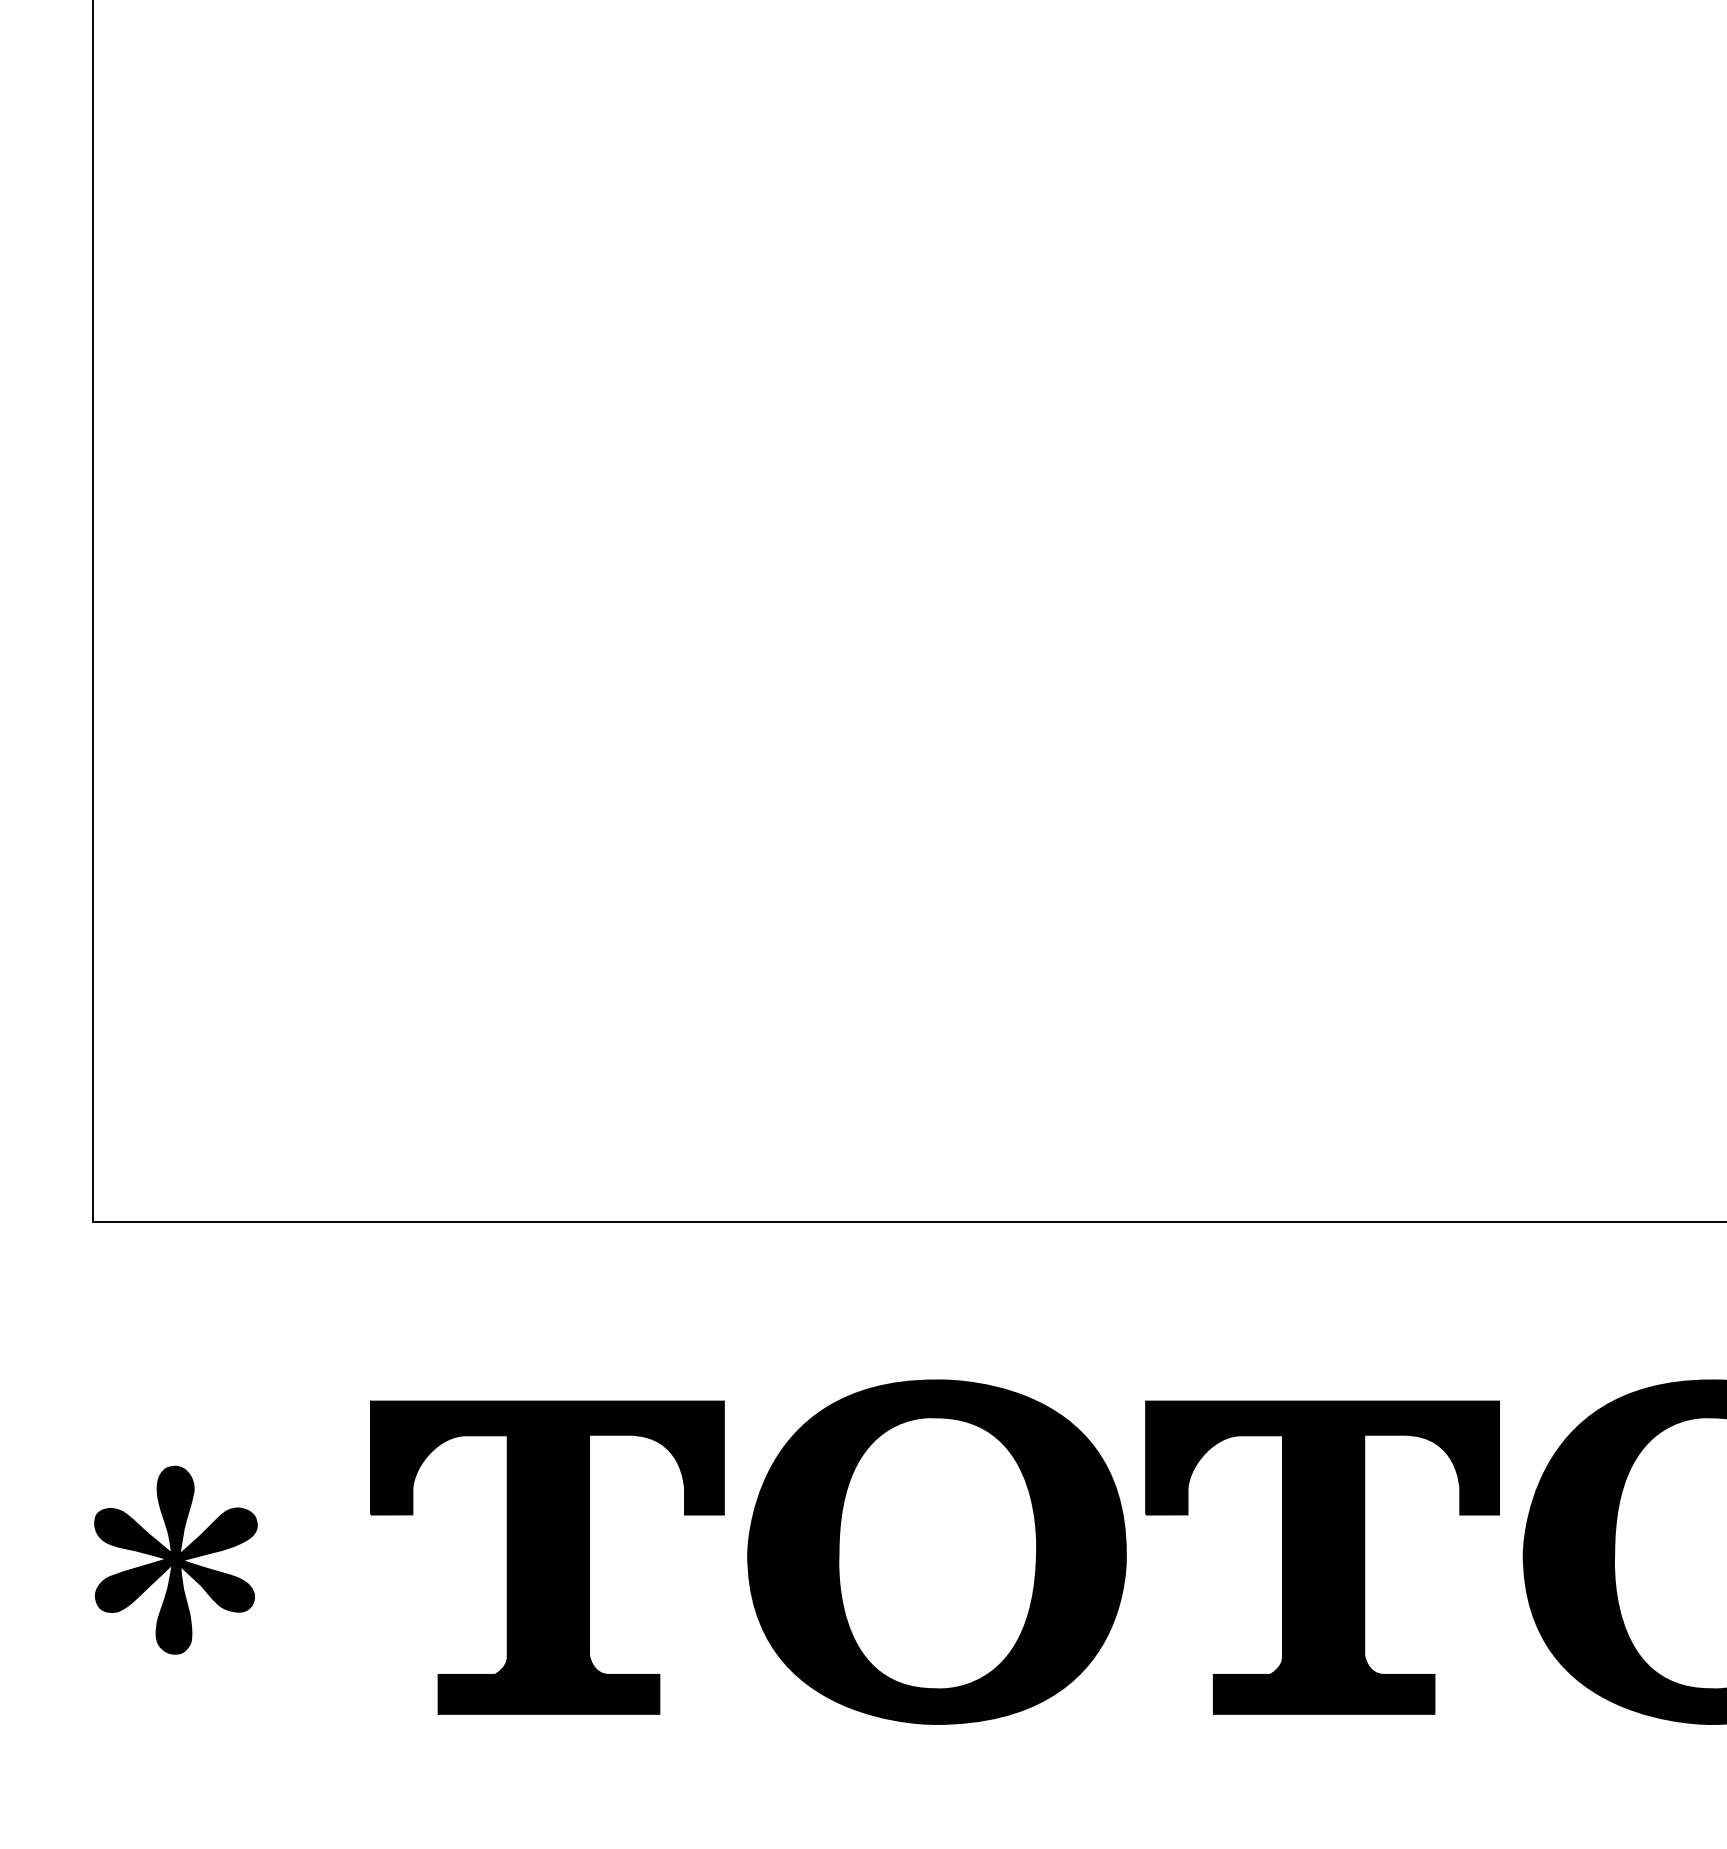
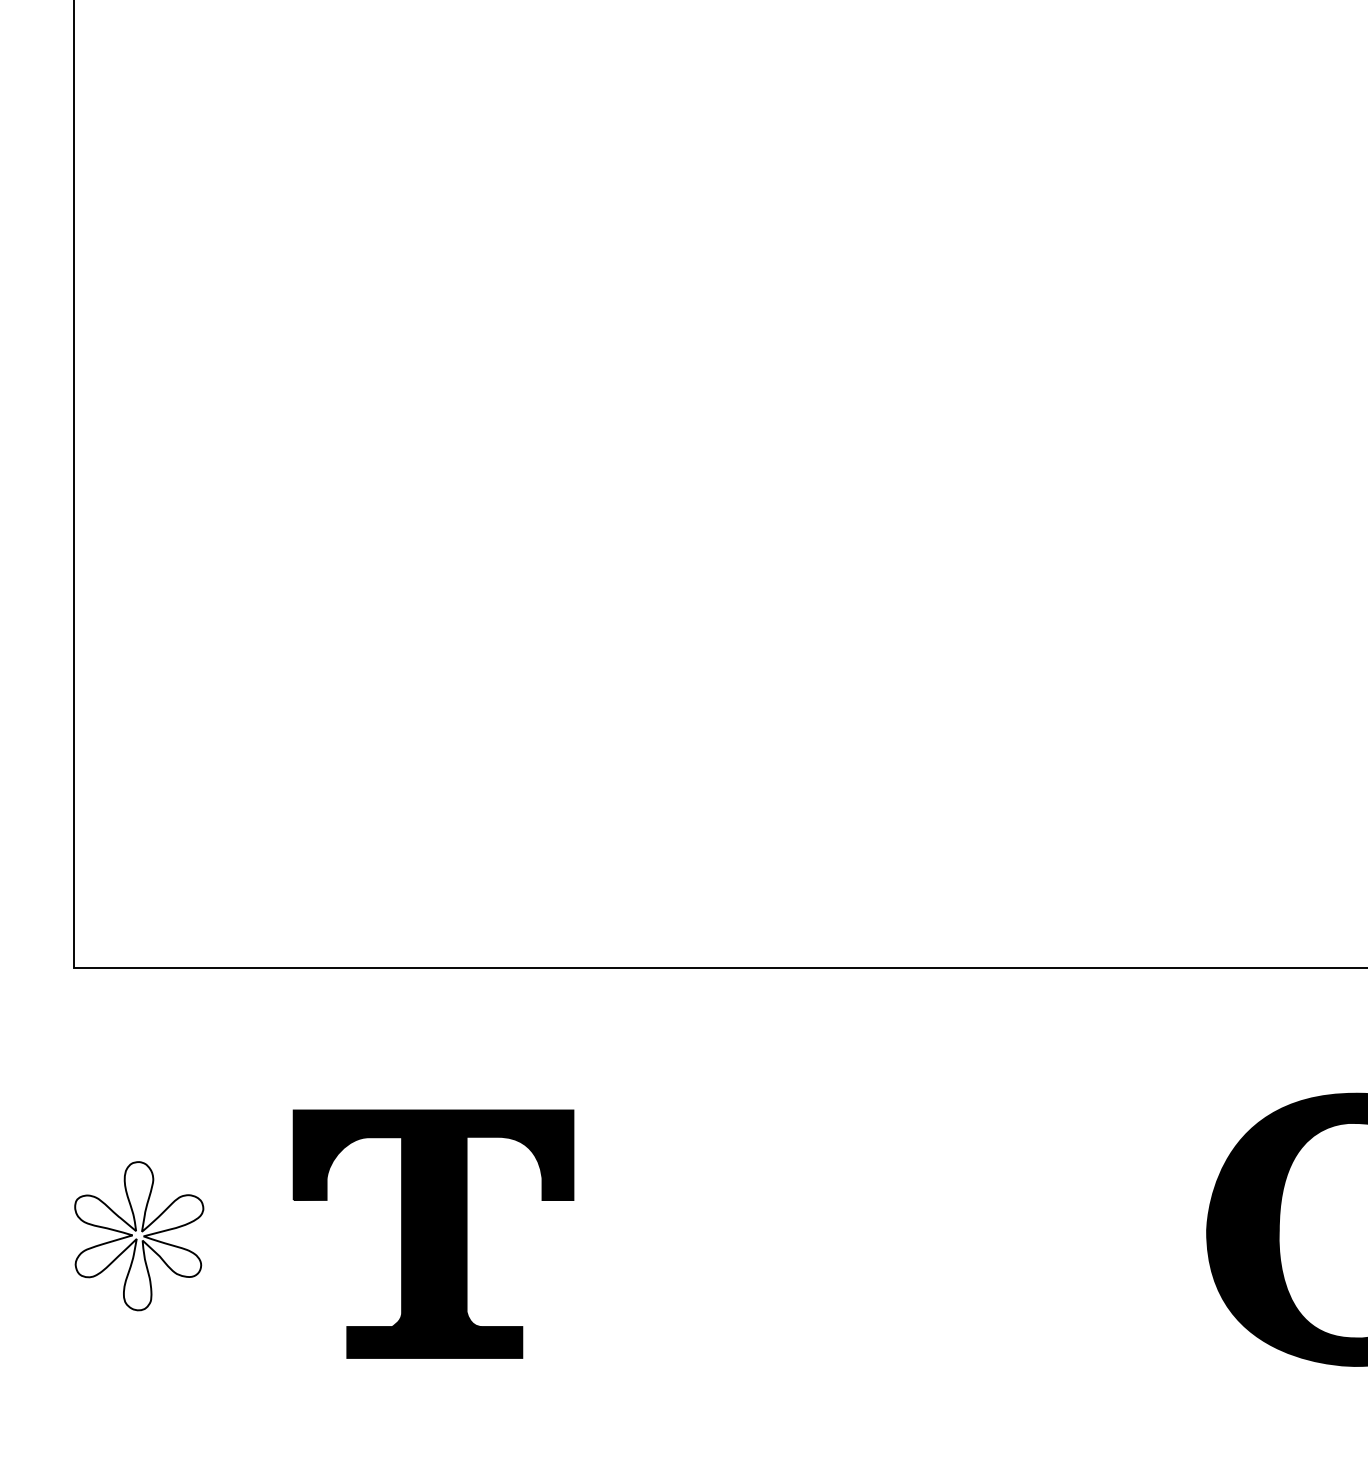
part: (936, 1551) -> (741, 1229), removed
part: (1322, 1556) -> (1047, 1233), removed
fill: (176, 1560) -> (139, 1236), removed

